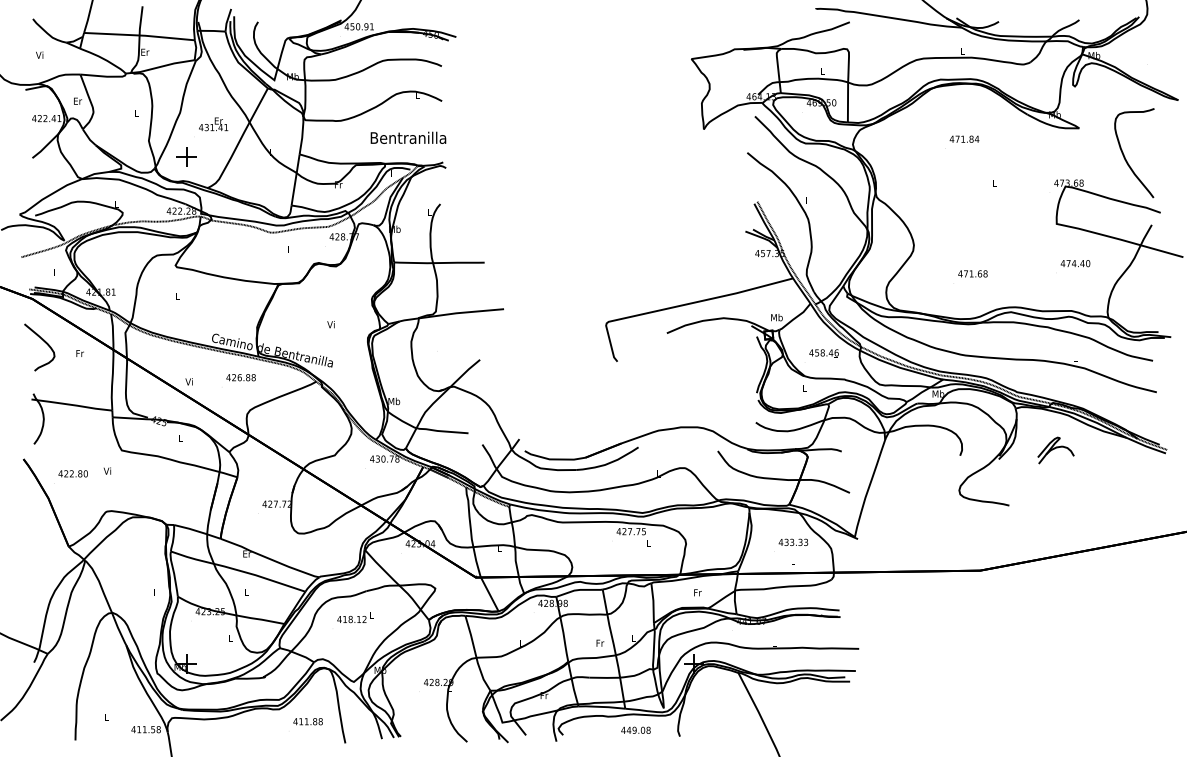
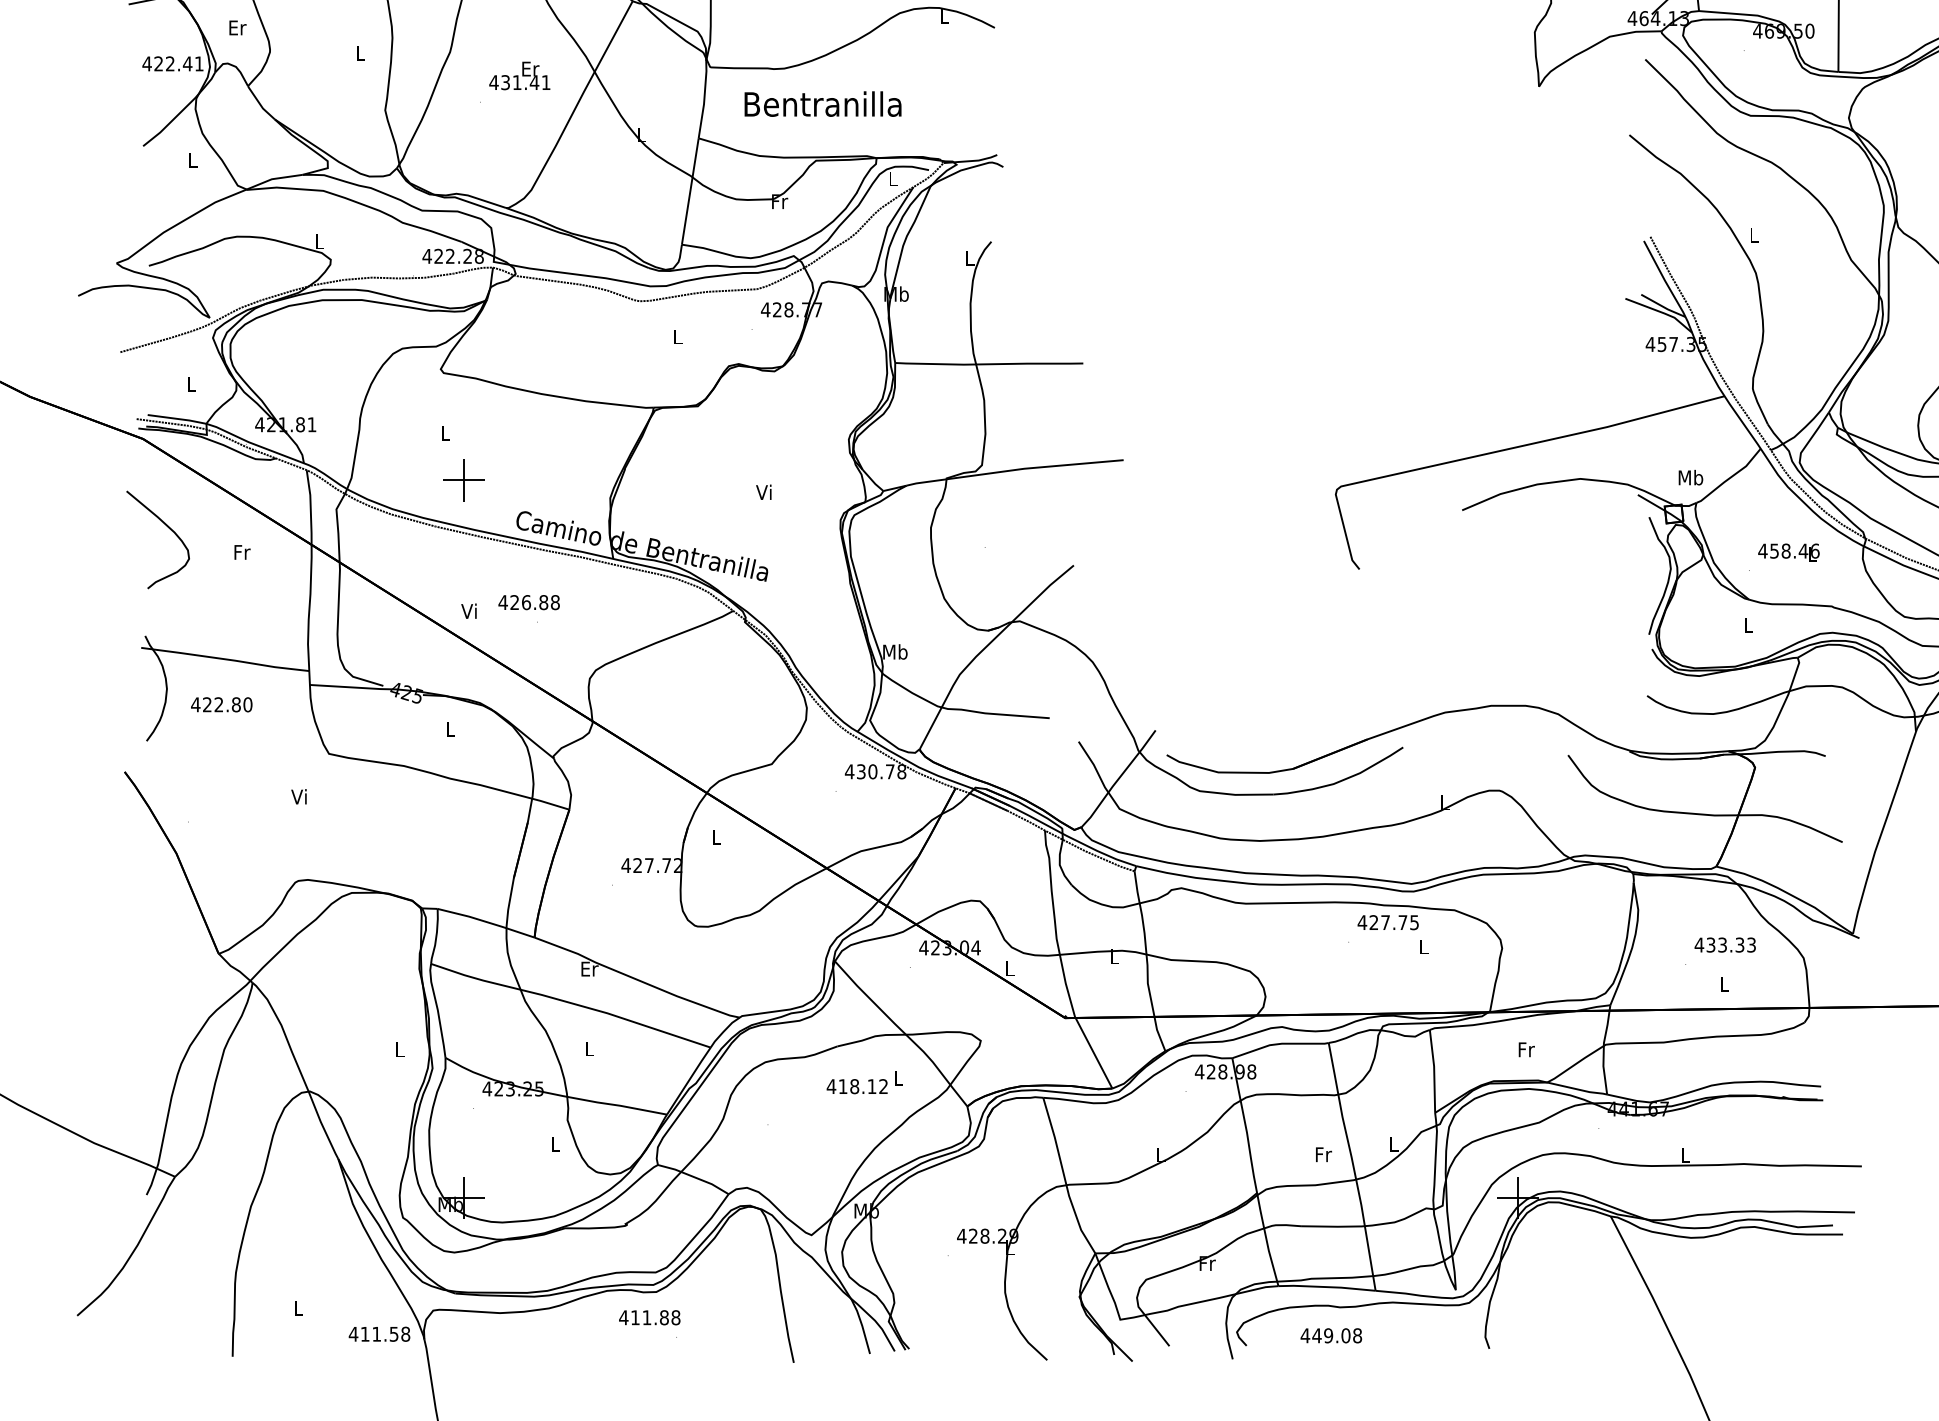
text: (408, 137) -> (823, 103), moved
part: (186, 156) -> (463, 479), moved
text: (240, 377) -> (527, 602), moved
text: (72, 473) -> (220, 704), moved
text: (355, 617) -> (864, 1082), moved
text: (307, 721) -> (648, 1317), moved
text: (635, 729) -> (1330, 1333), moved

